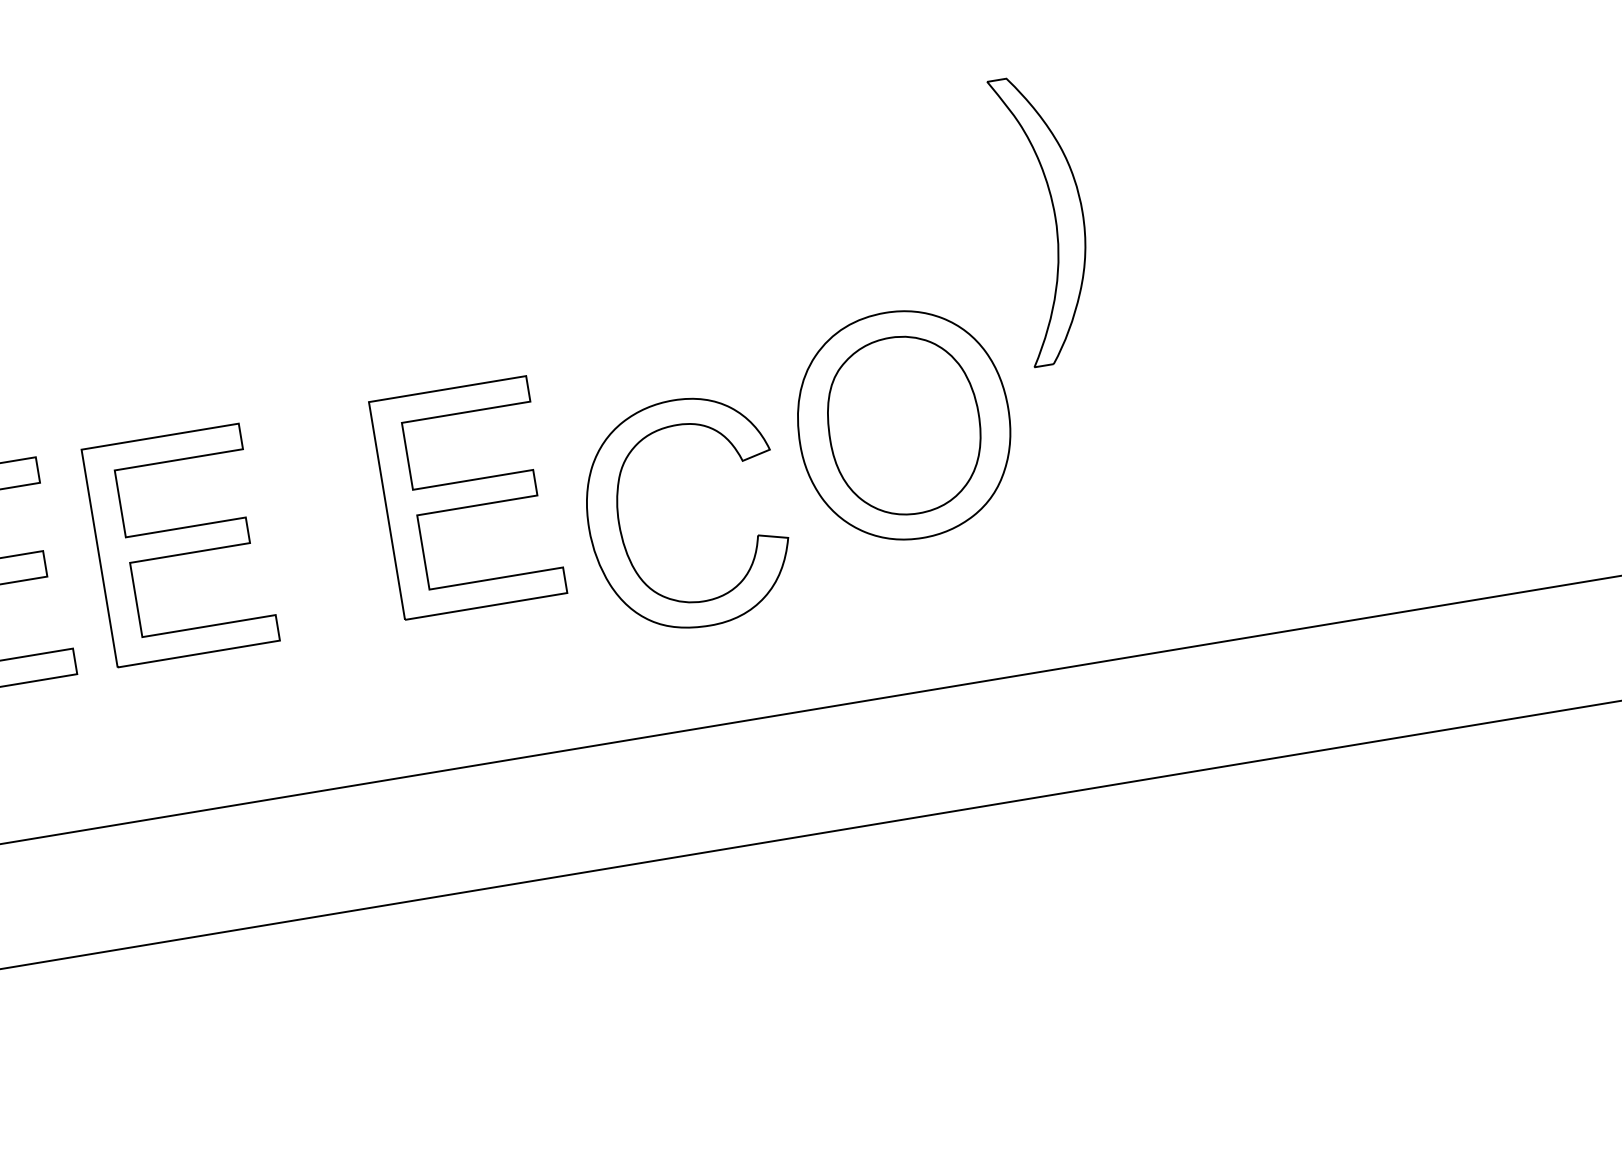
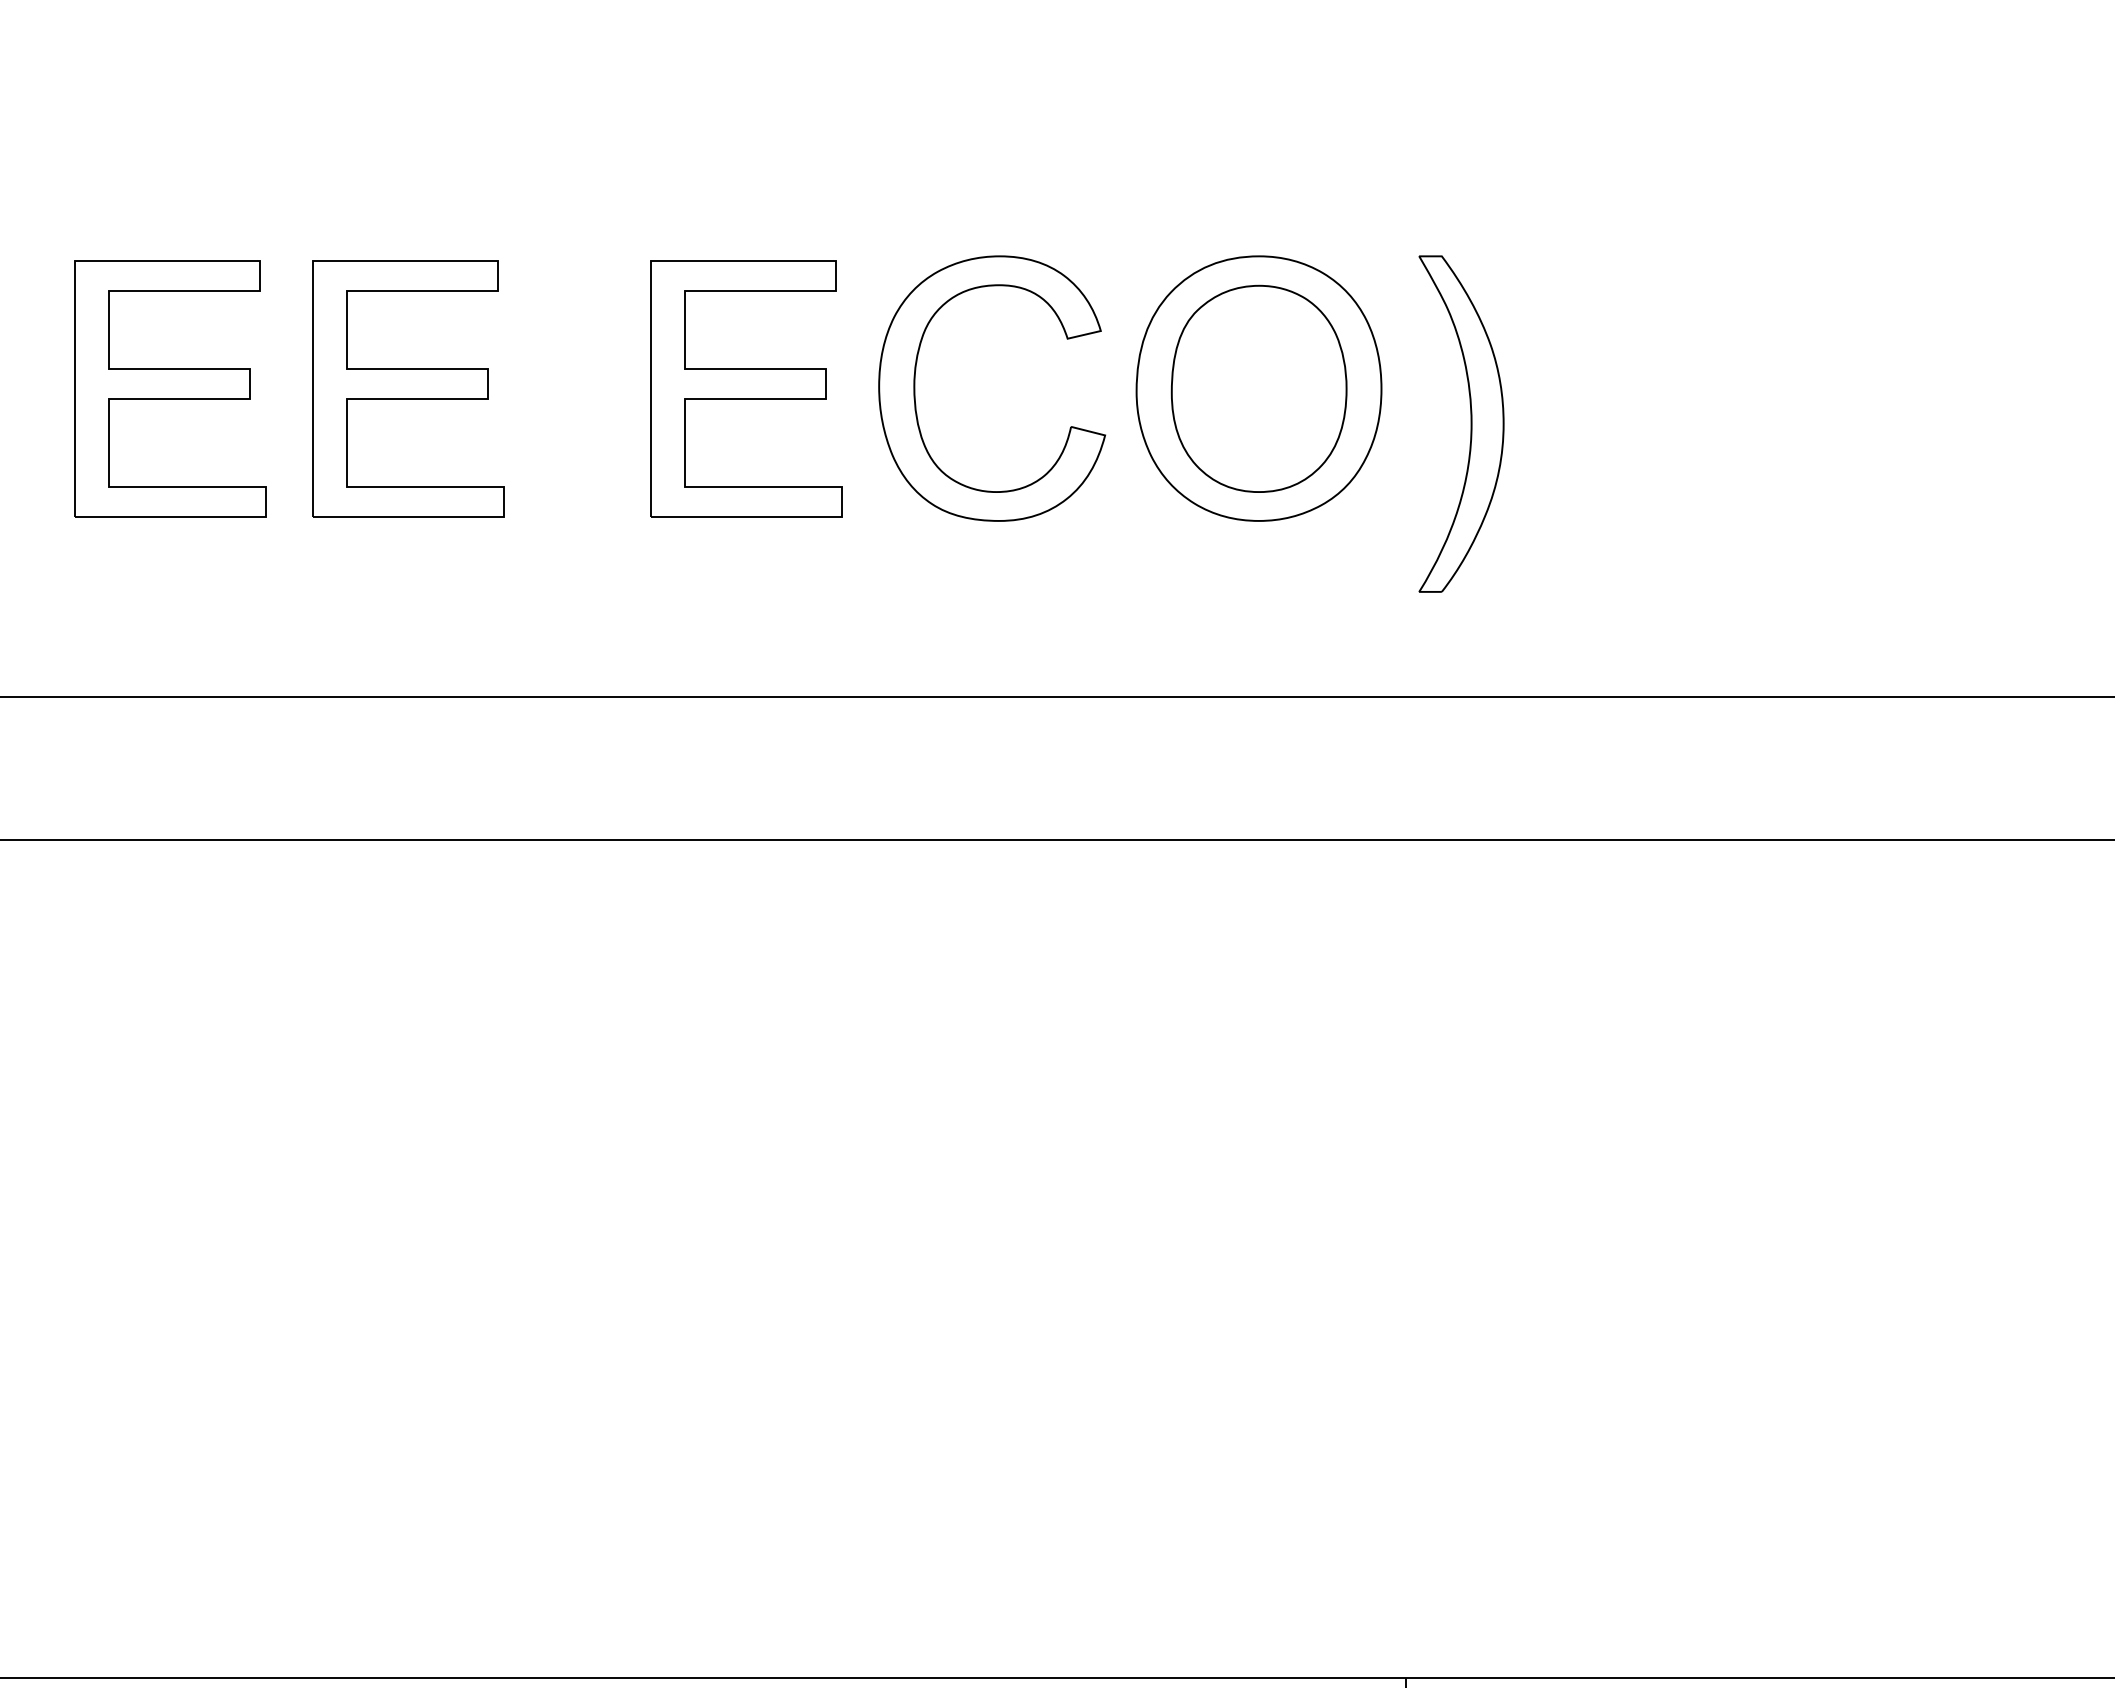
part: (1054, 216) -> (1470, 423), moved
part: (620, 524) -> (915, 388), moved

